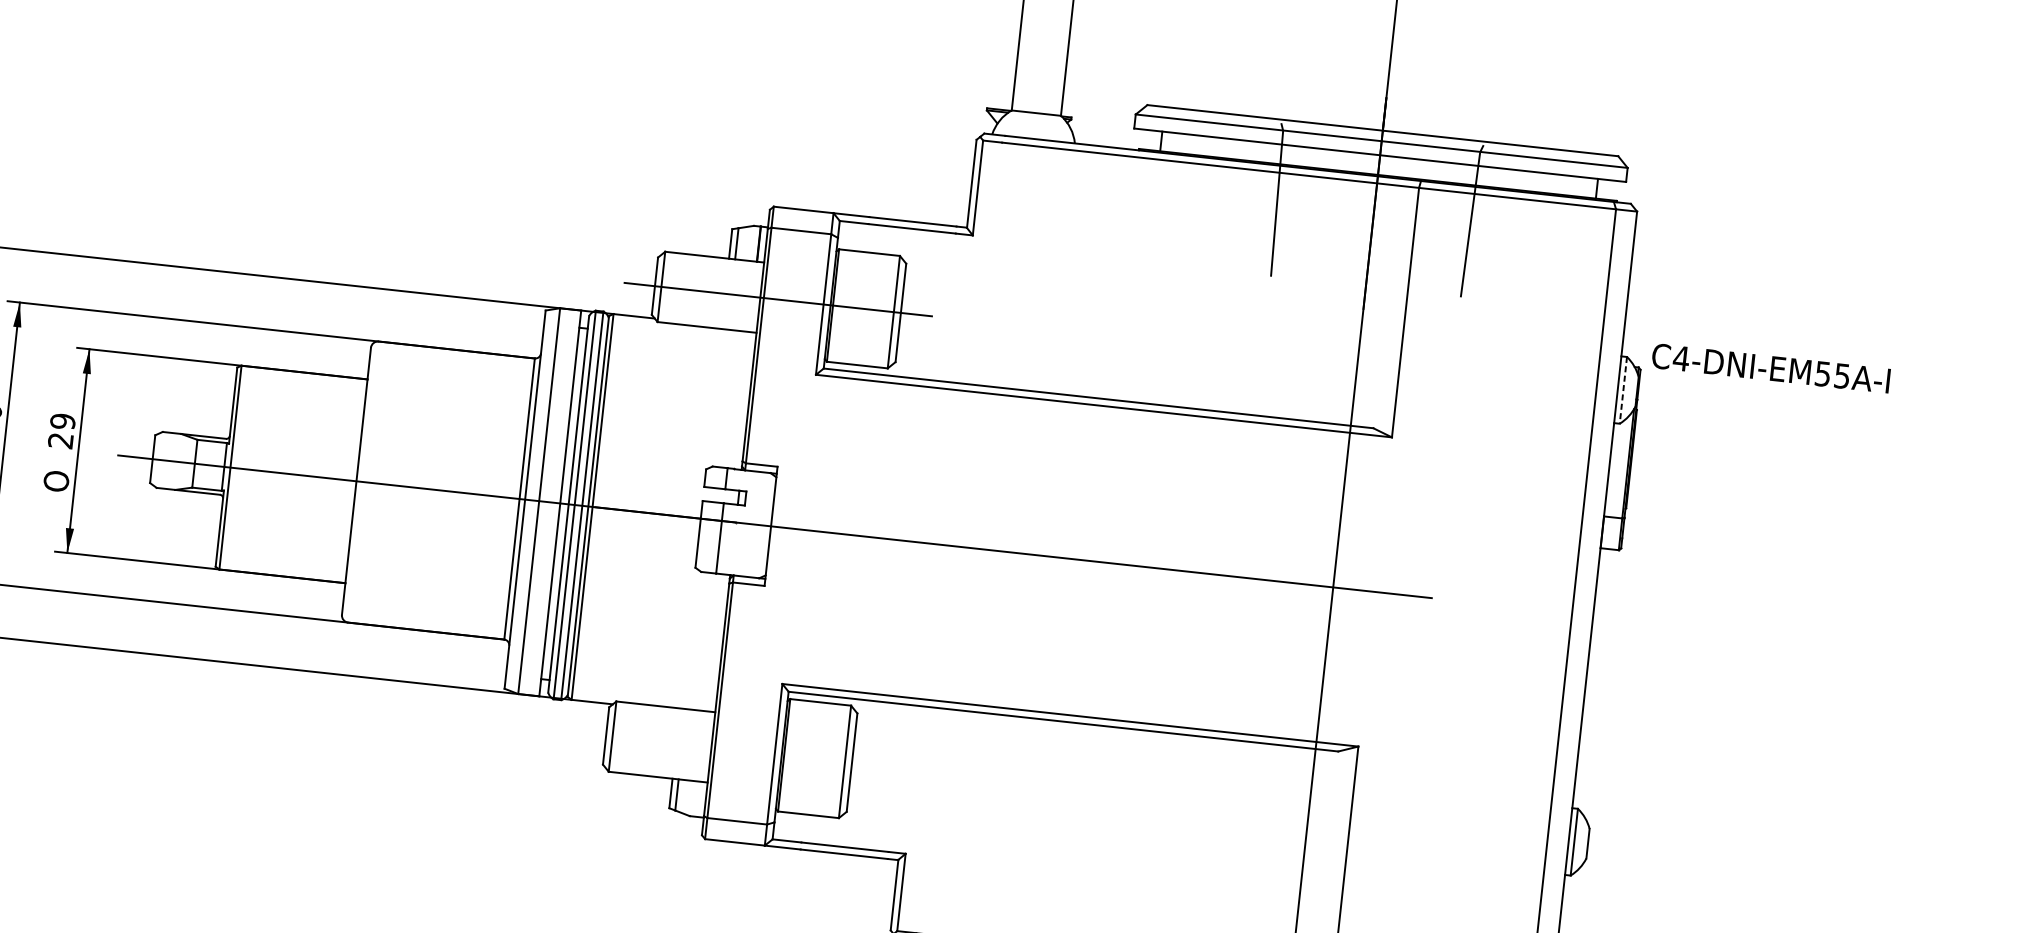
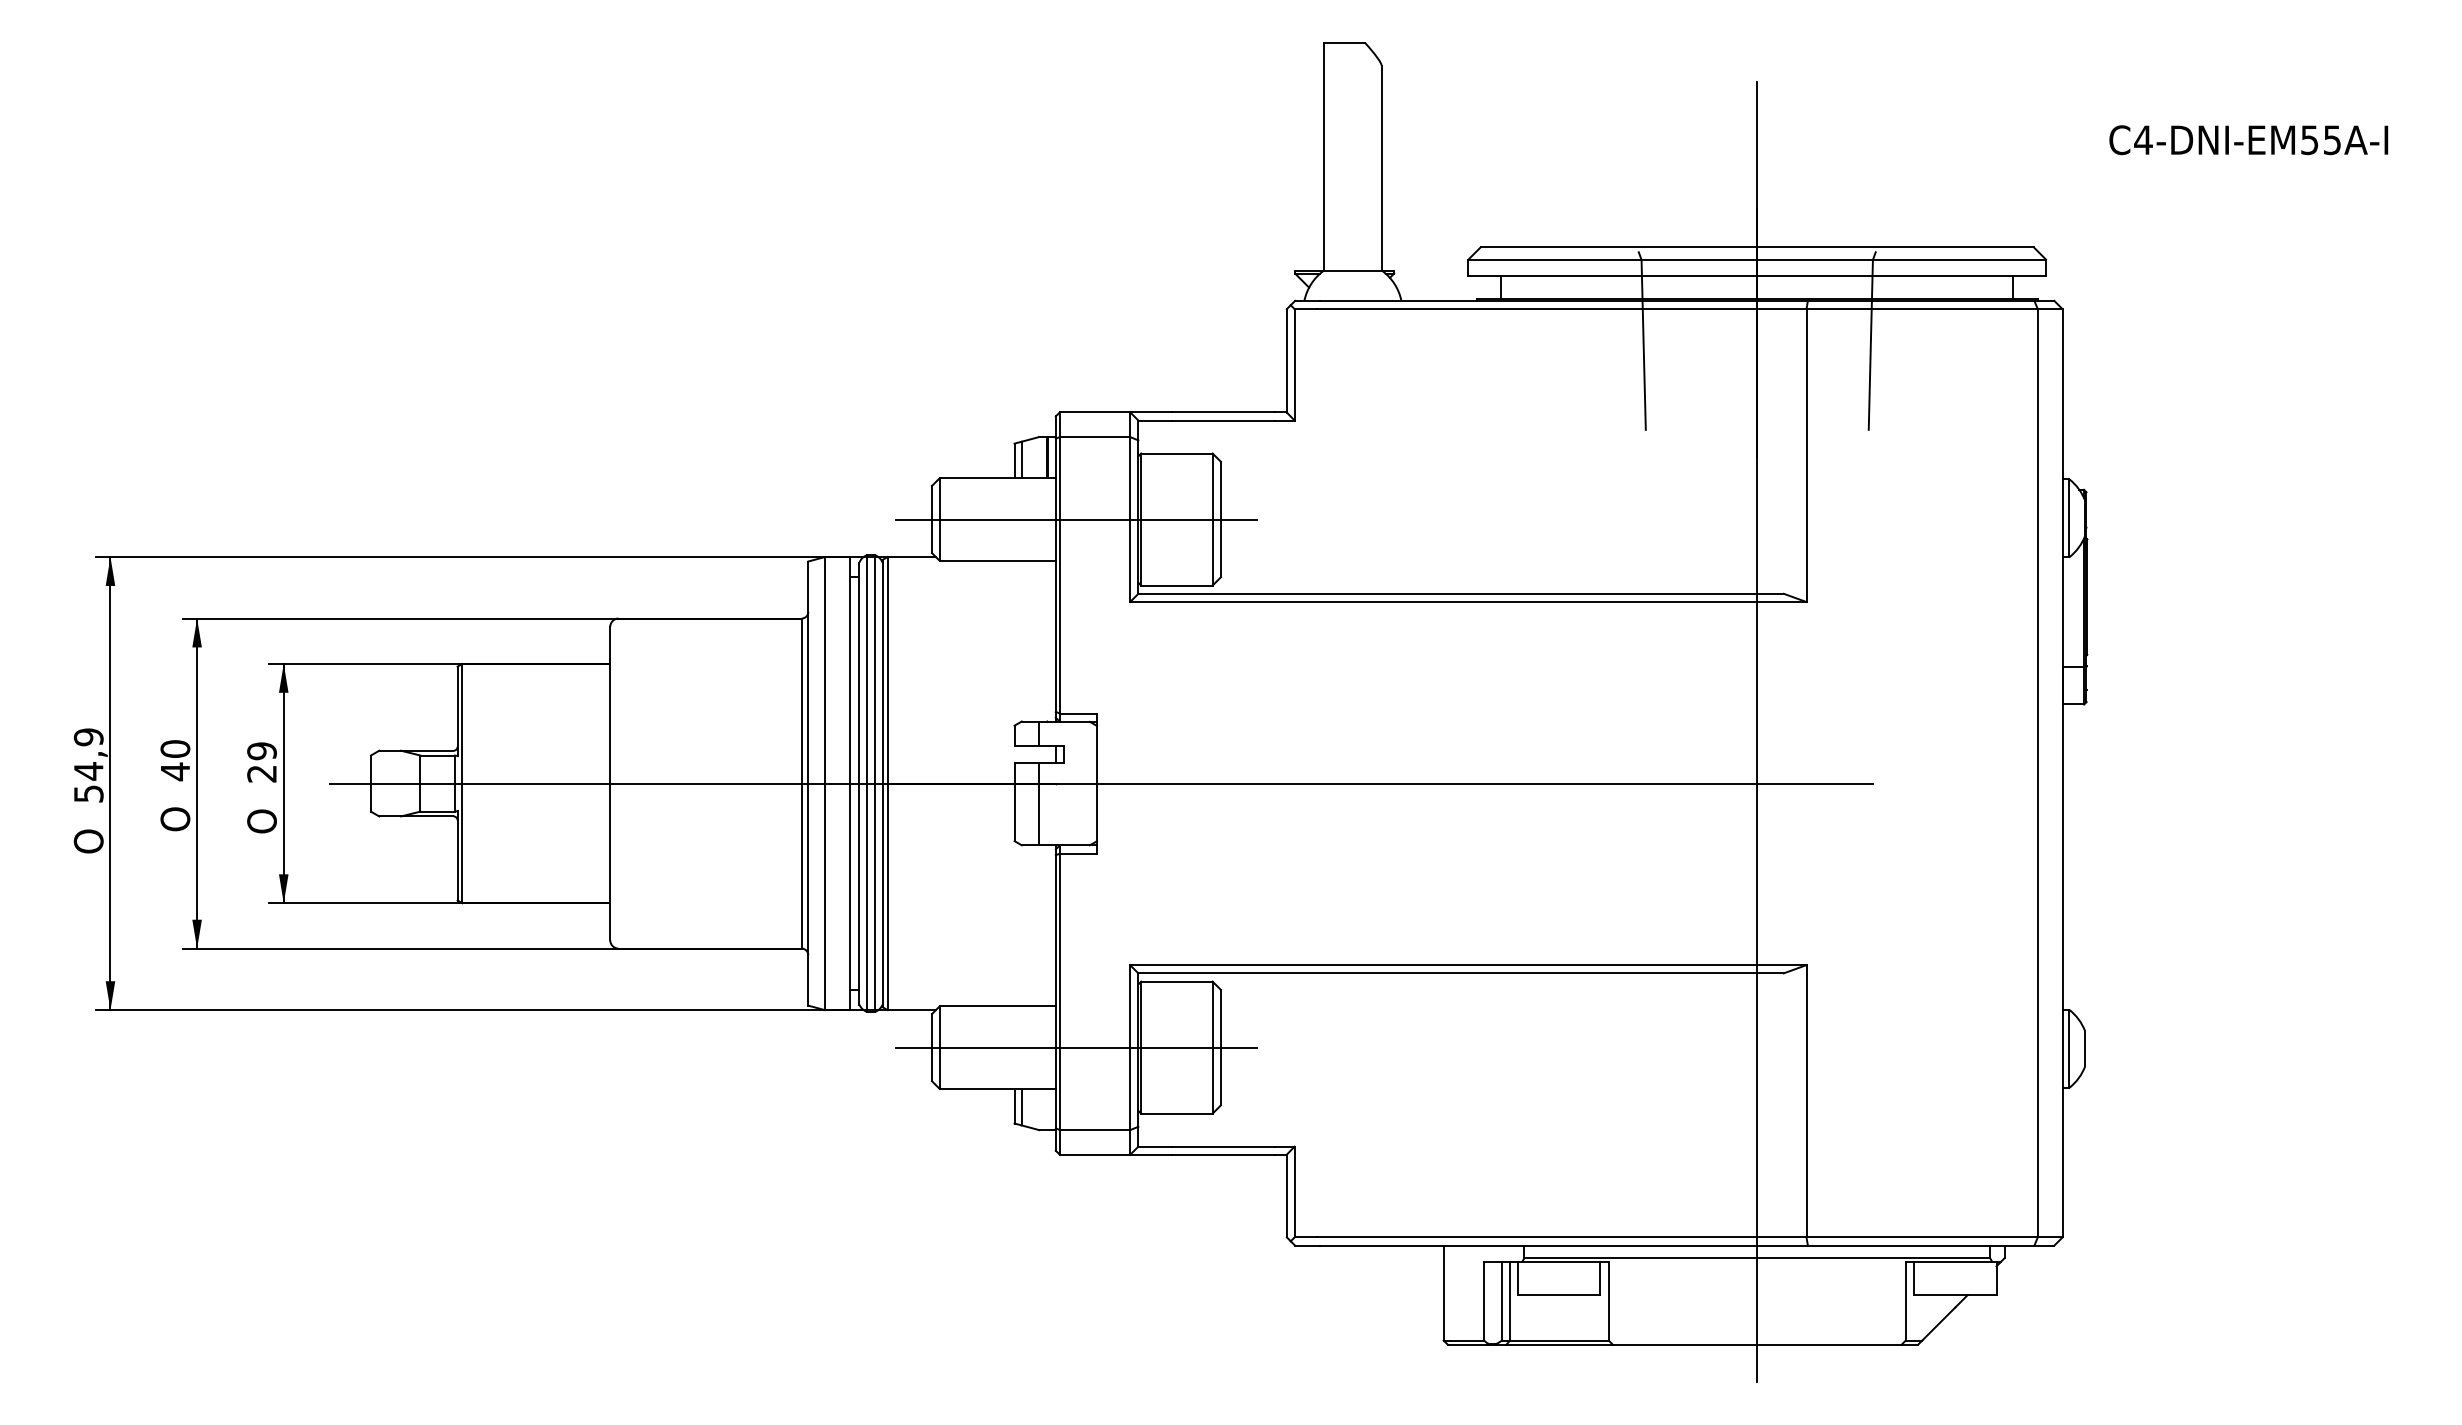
text: (1770, 368) -> (2248, 140), moved
line: (1623, 390) -> (2069, 518), dashed -> solid
line: (729, 749) -> (1076, 1047), added

